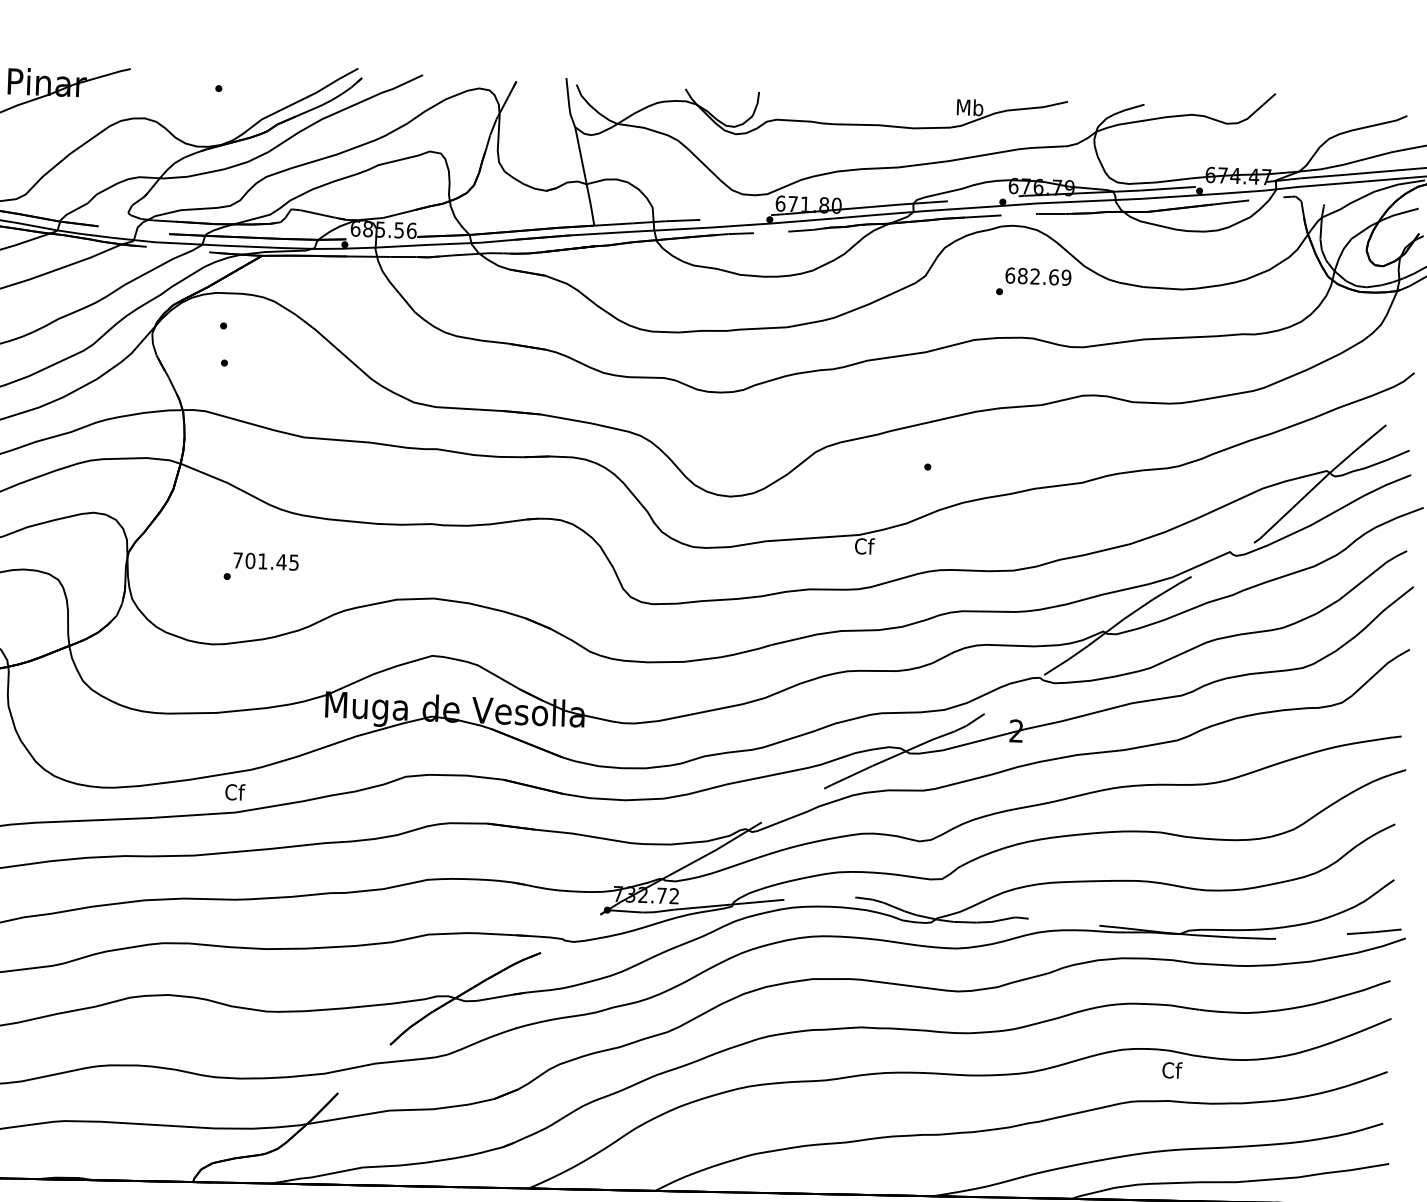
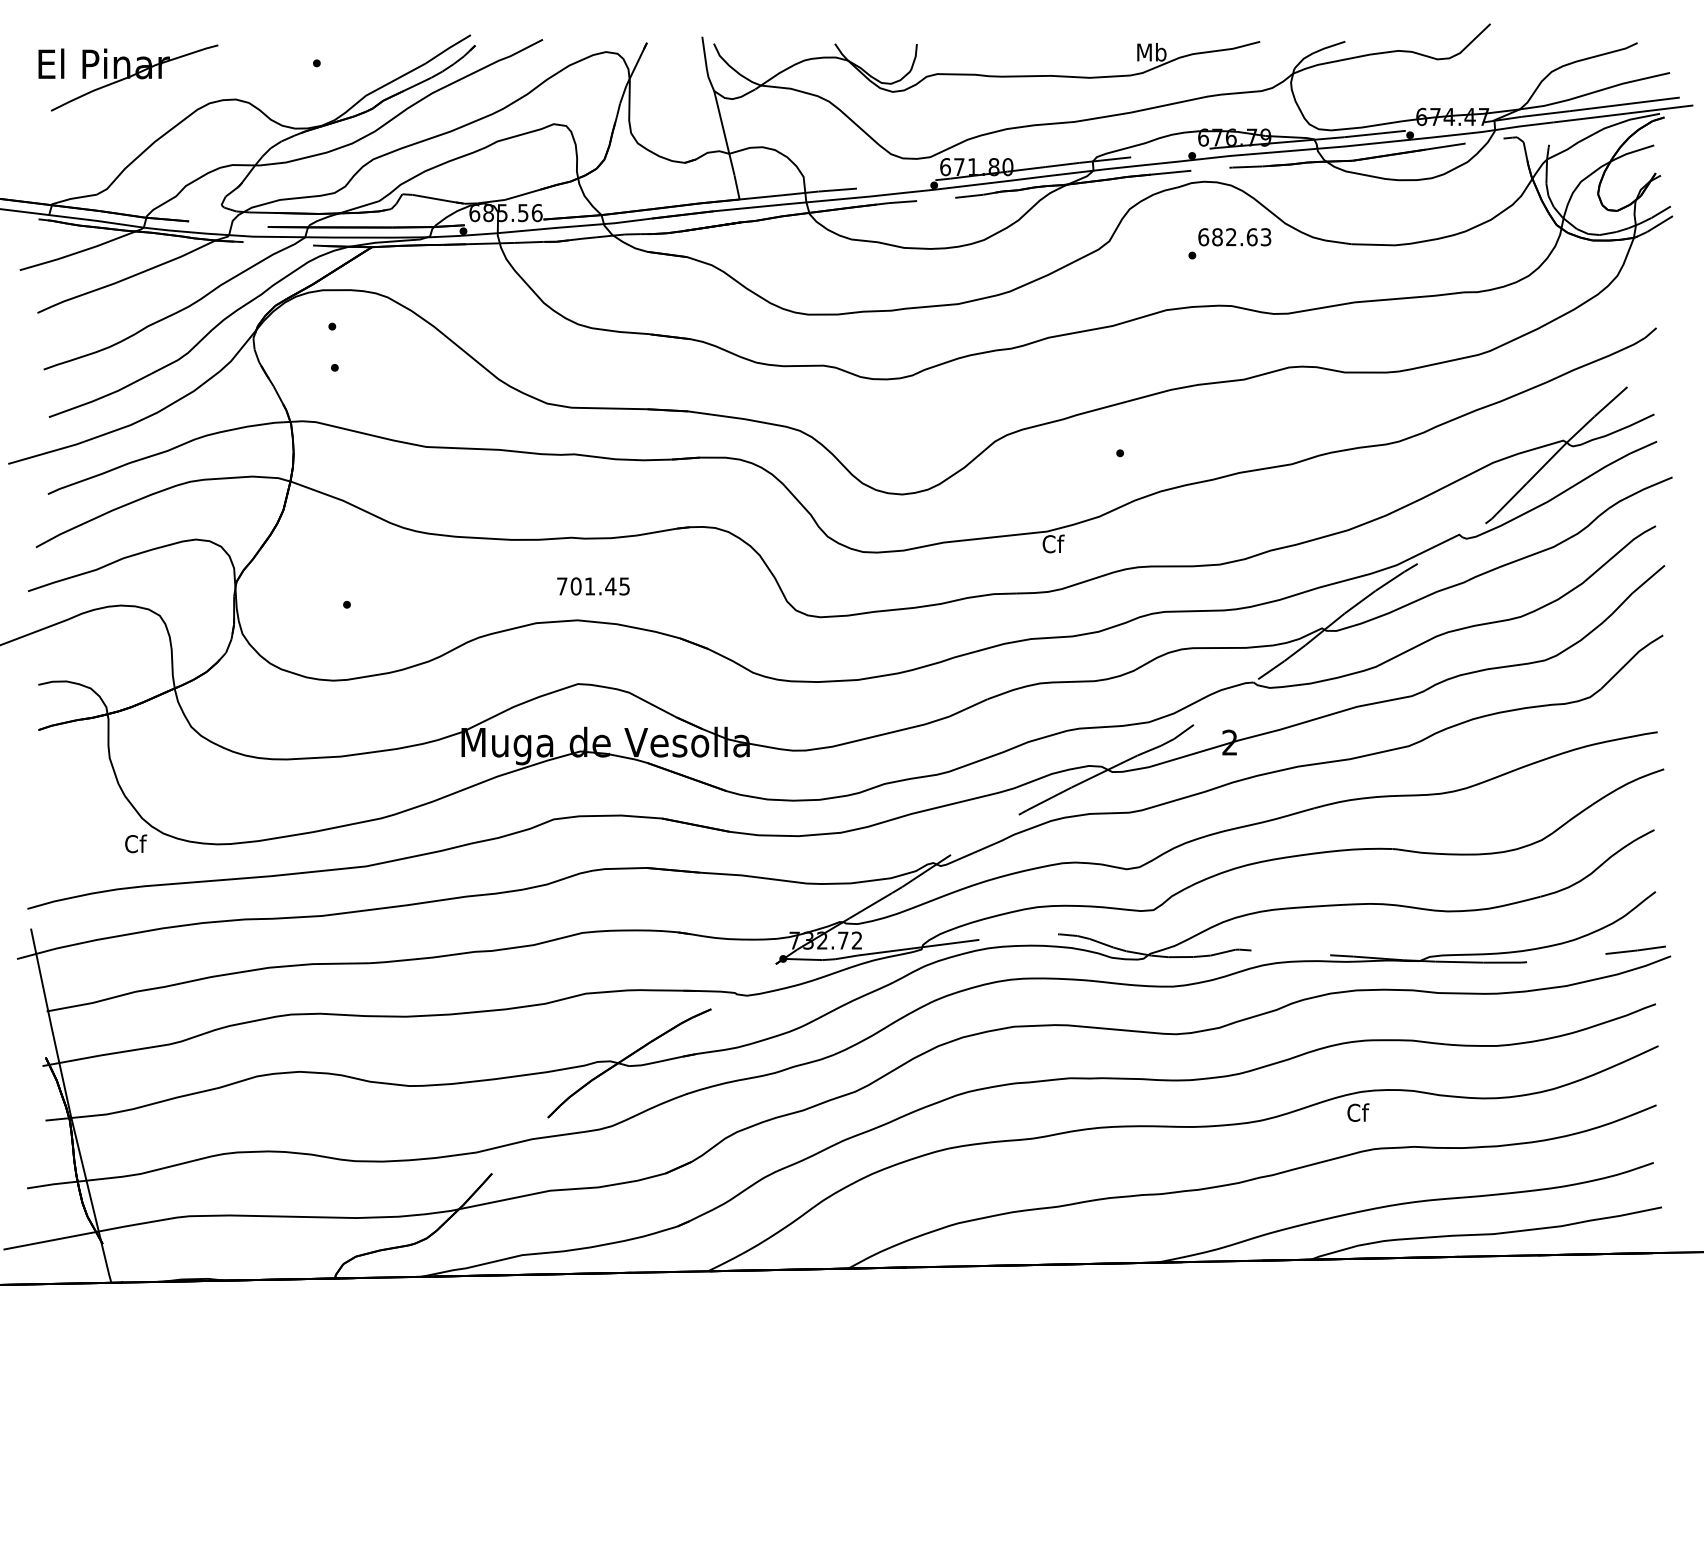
text: (1065, 278) -> (1265, 237), 682.69 -> 682.63
text: (266, 561) -> (593, 586), moved
text: (235, 791) -> (136, 843), moved
text: (1172, 1070) -> (1358, 1112), moved

